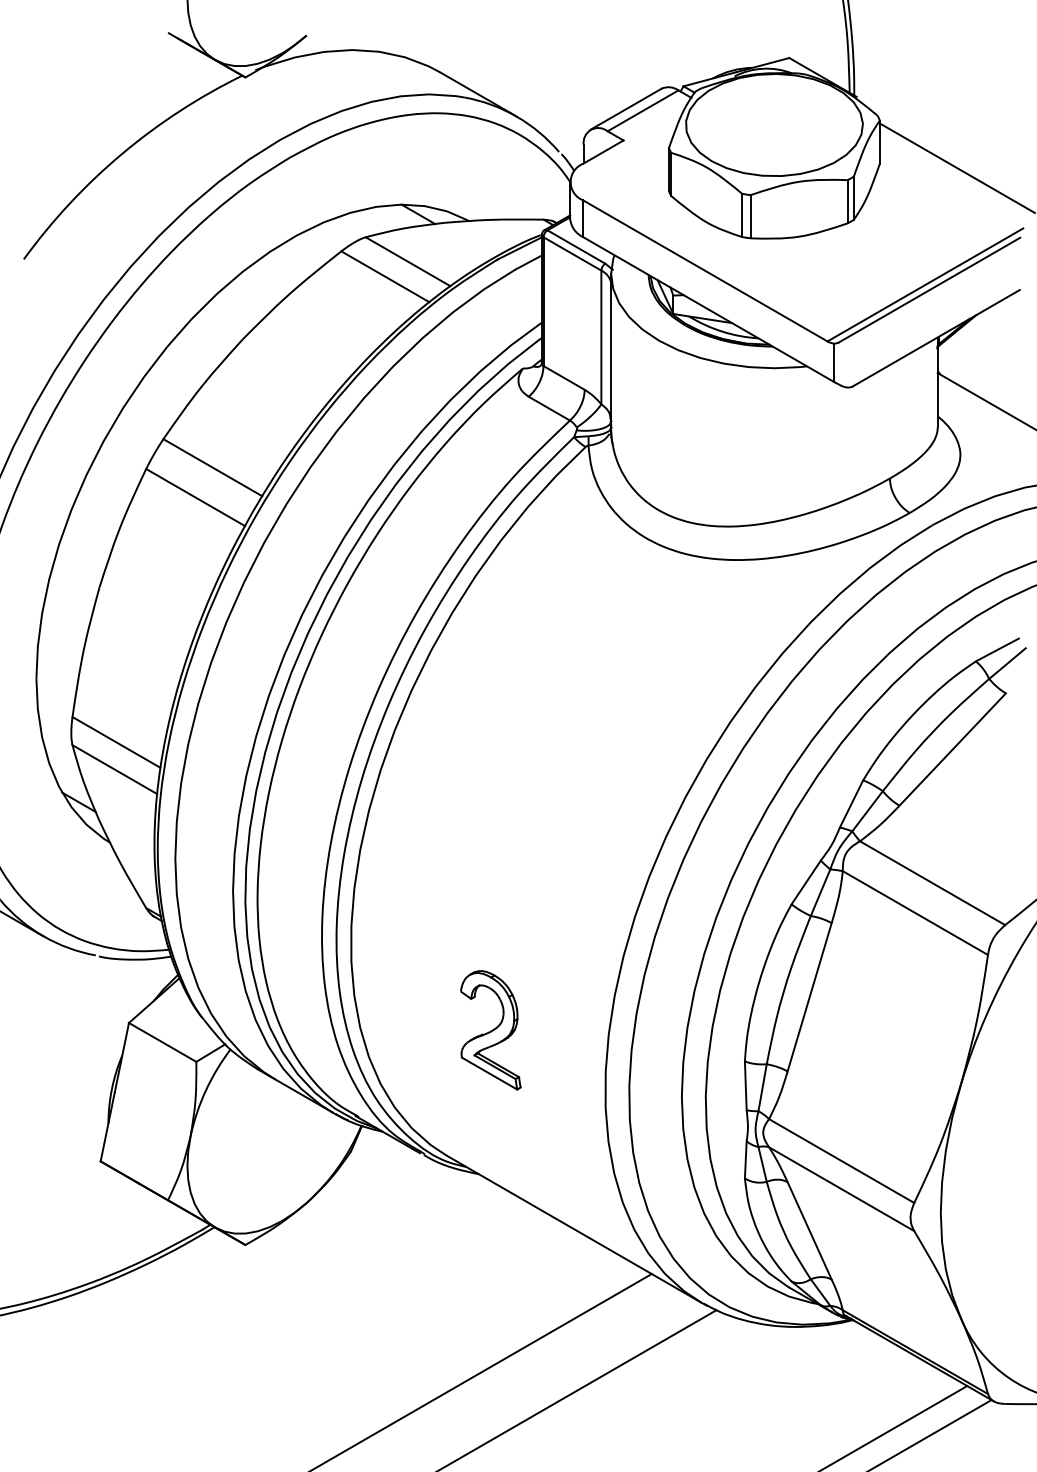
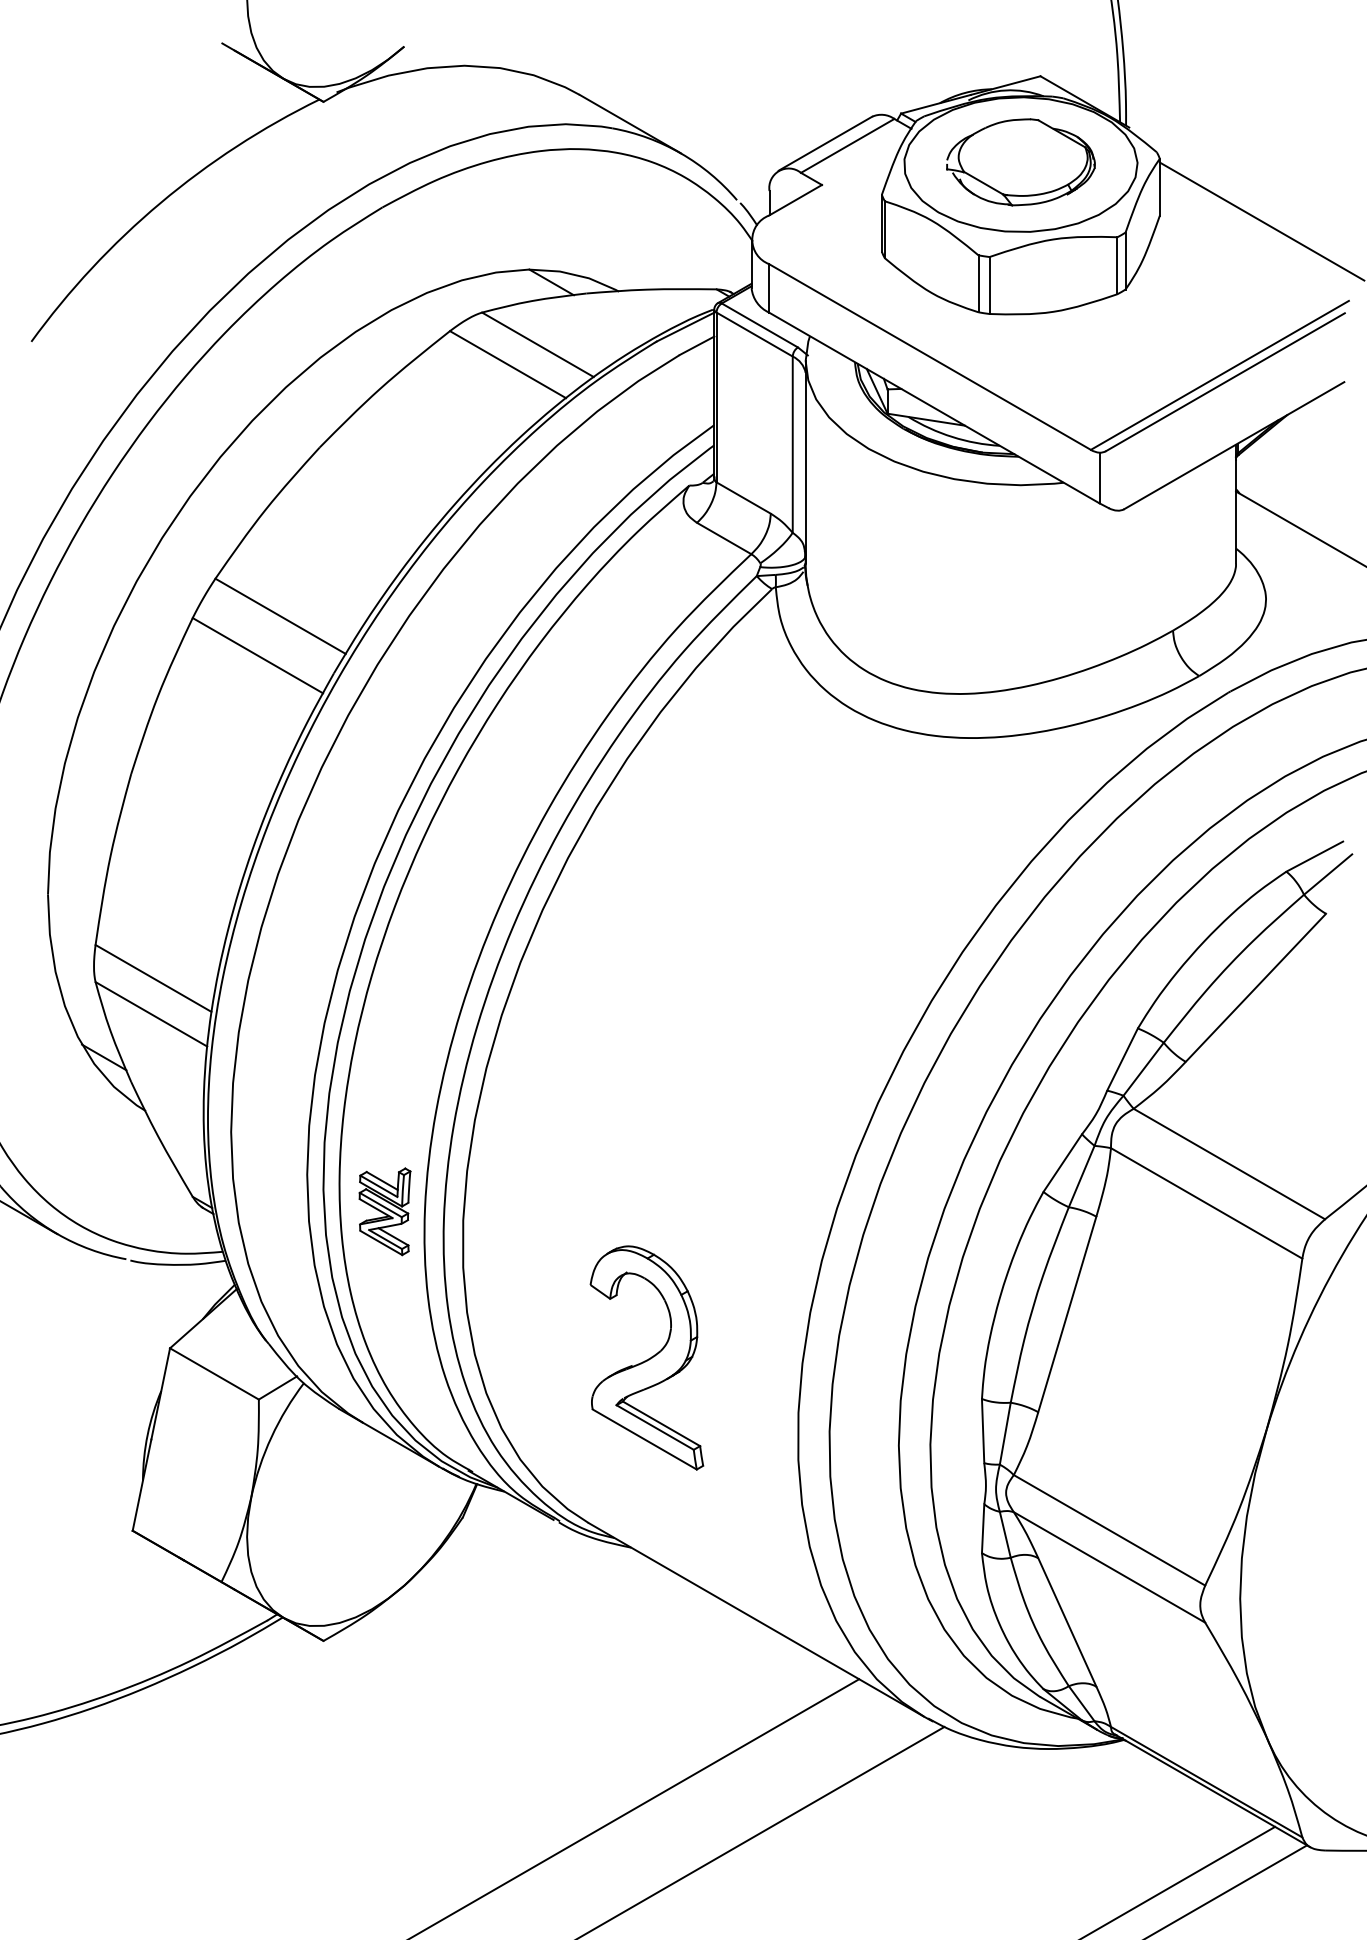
part: (774, 123) -> (1020, 162), added
part: (291, 919) -> (384, 1211), added
part: (490, 1029) -> (646, 1357), size x1.43

